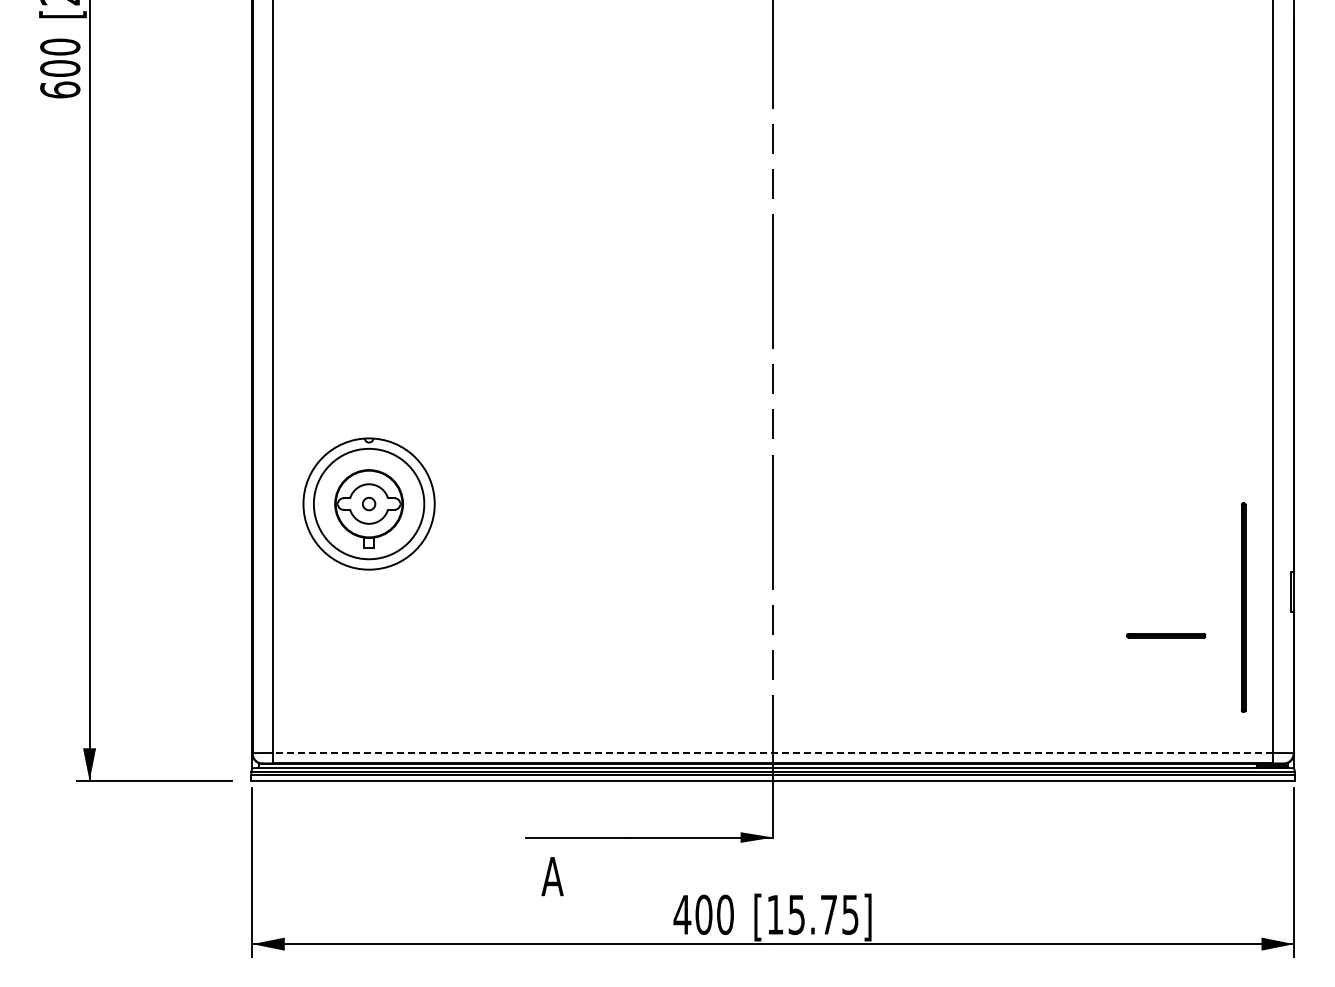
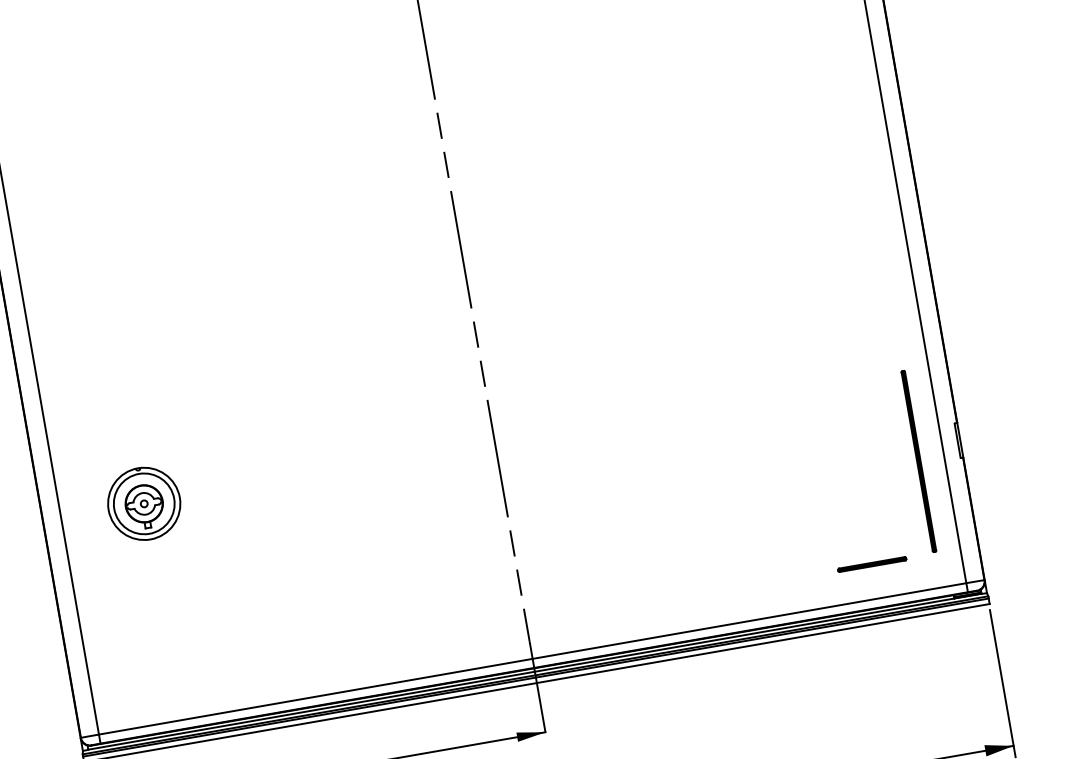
part: (368, 503) -> (143, 503), size x0.62
part: (1166, 635) -> (872, 564), moved
line: (773, 752) -> (532, 658), dashed -> solid

